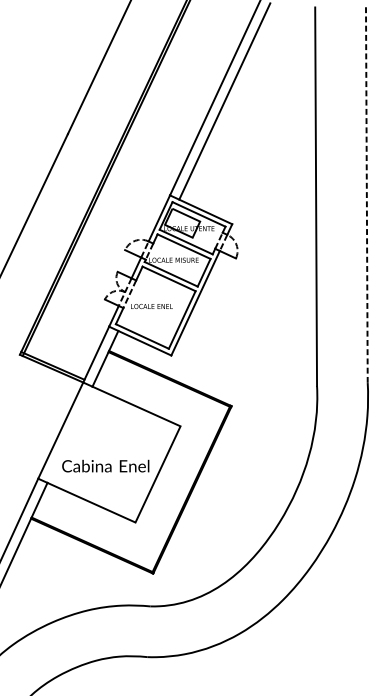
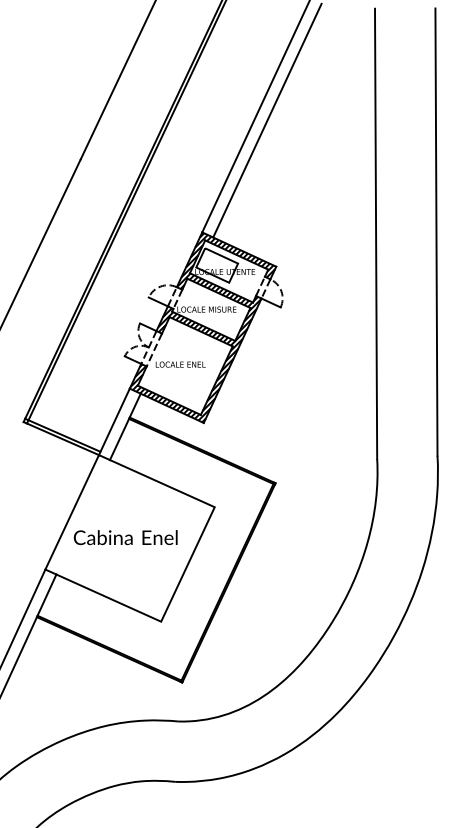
line: (366, 195) -> (436, 232), dashed -> solid
hatch: (170, 275) -> (202, 327), added
text: (105, 466) -> (125, 537), moved

